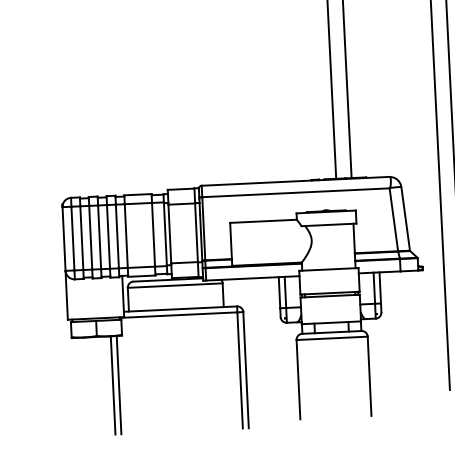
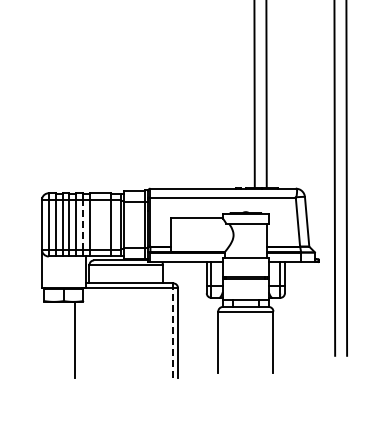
line: (117, 235) -> (83, 224), solid -> dashed
line: (240, 369) -> (173, 332), solid -> dashed
line: (119, 384) -> (79, 339), removed

